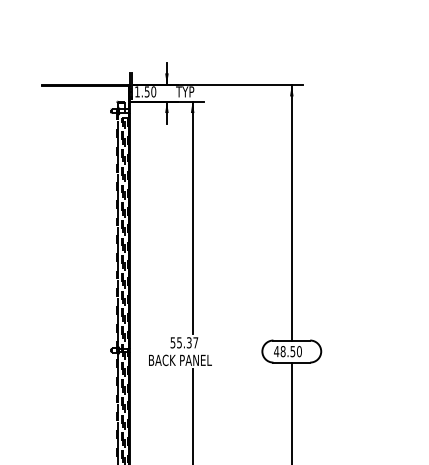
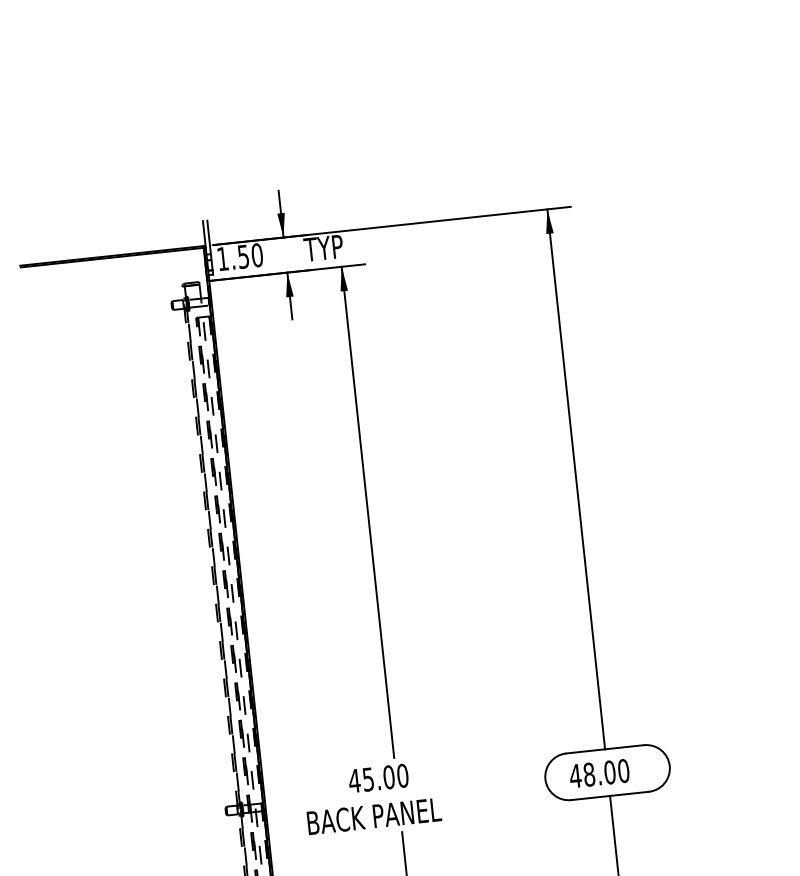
text: (184, 342) -> (378, 777), 55.37 -> 45.00
text: (292, 351) -> (609, 772), 48.50 -> 48.00

